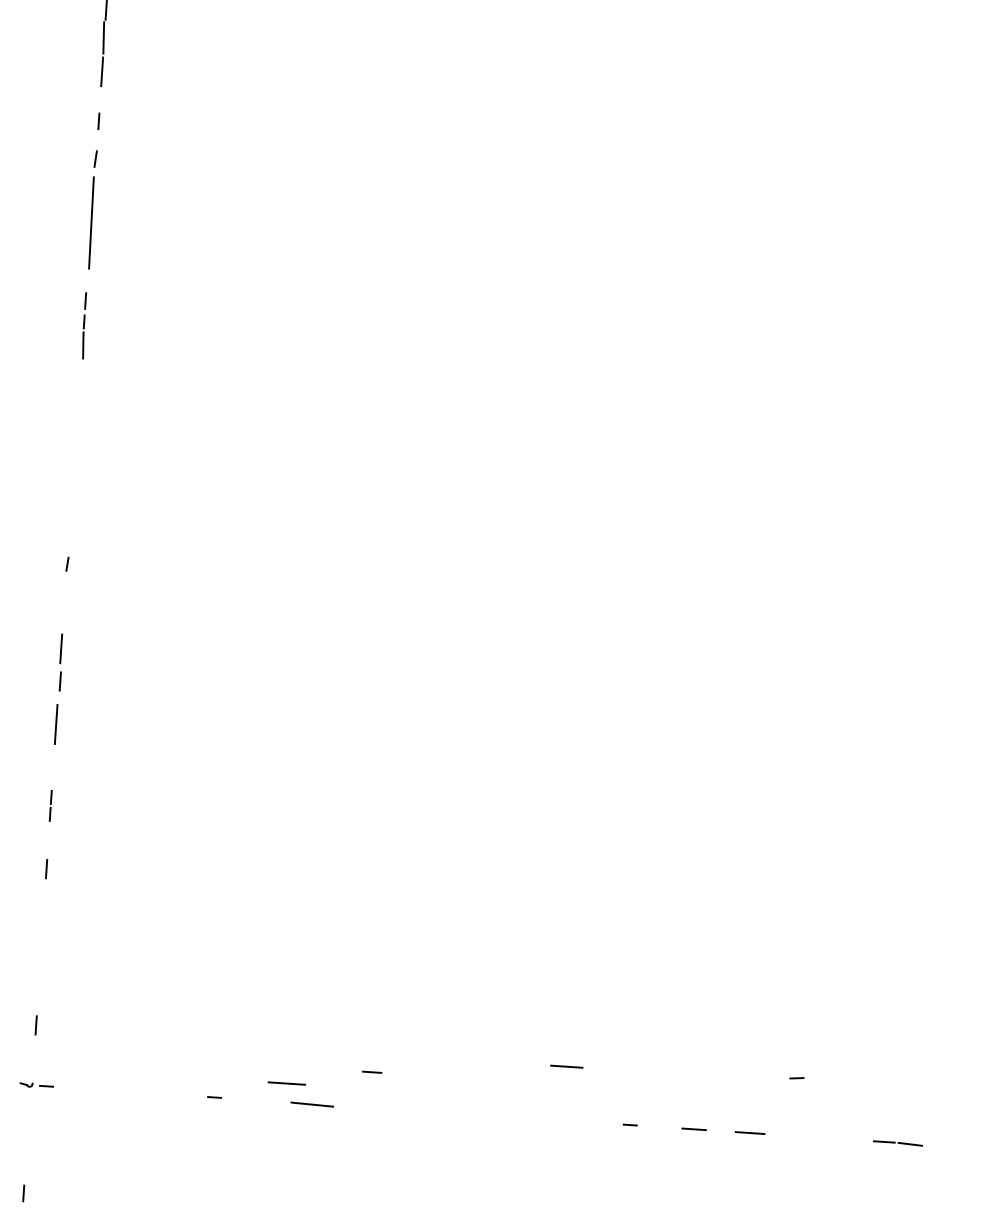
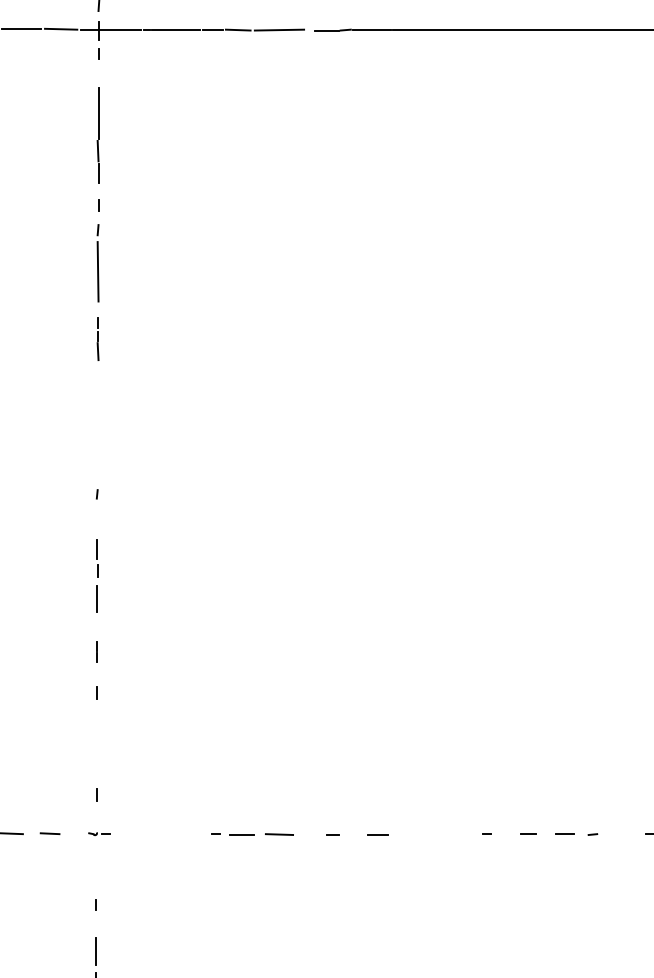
line: (566, 1065) -> (377, 834), moved
line: (371, 1071) -> (332, 834), moved
line: (796, 1078) -> (592, 834), moved
line: (286, 1082) -> (241, 834), moved

